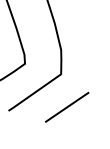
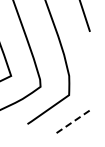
line: (67, 107) -> (74, 121), solid -> dashed

